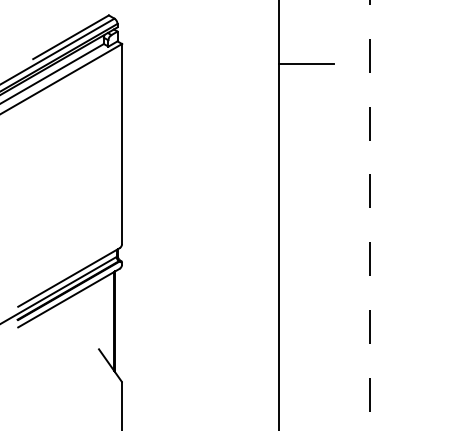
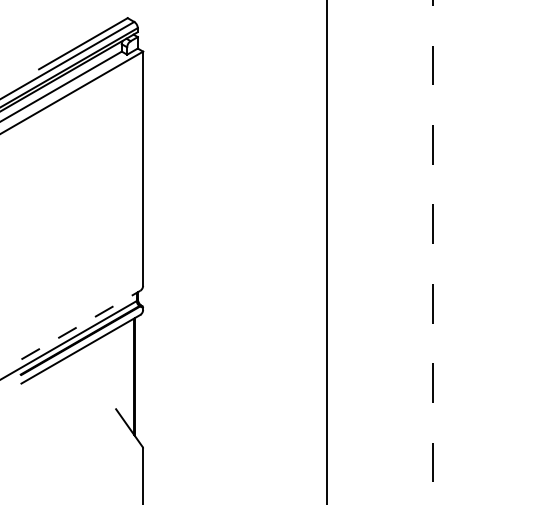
line: (306, 63) -> (359, 74), removed
line: (68, 277) -> (80, 325), solid -> dashed

